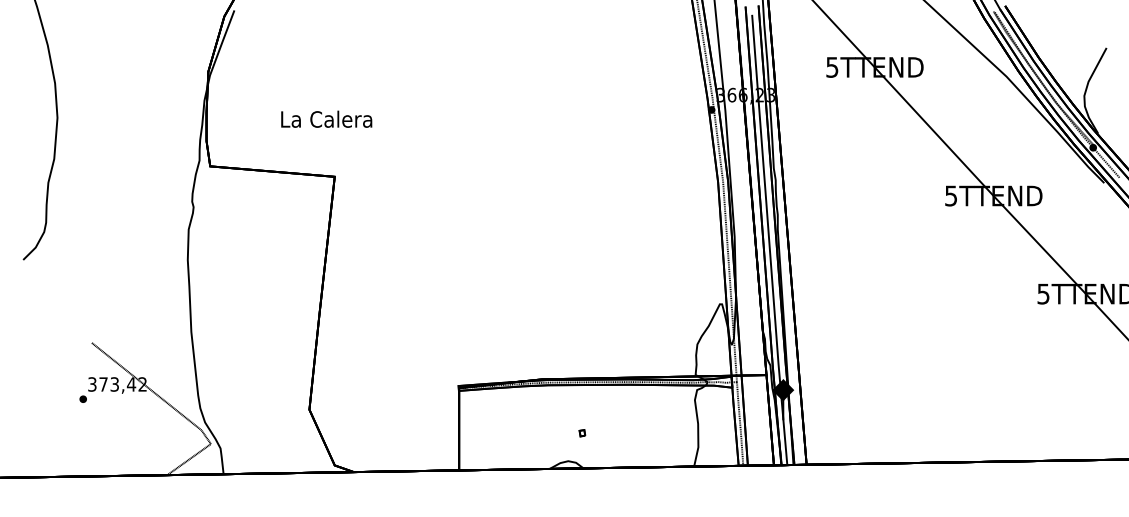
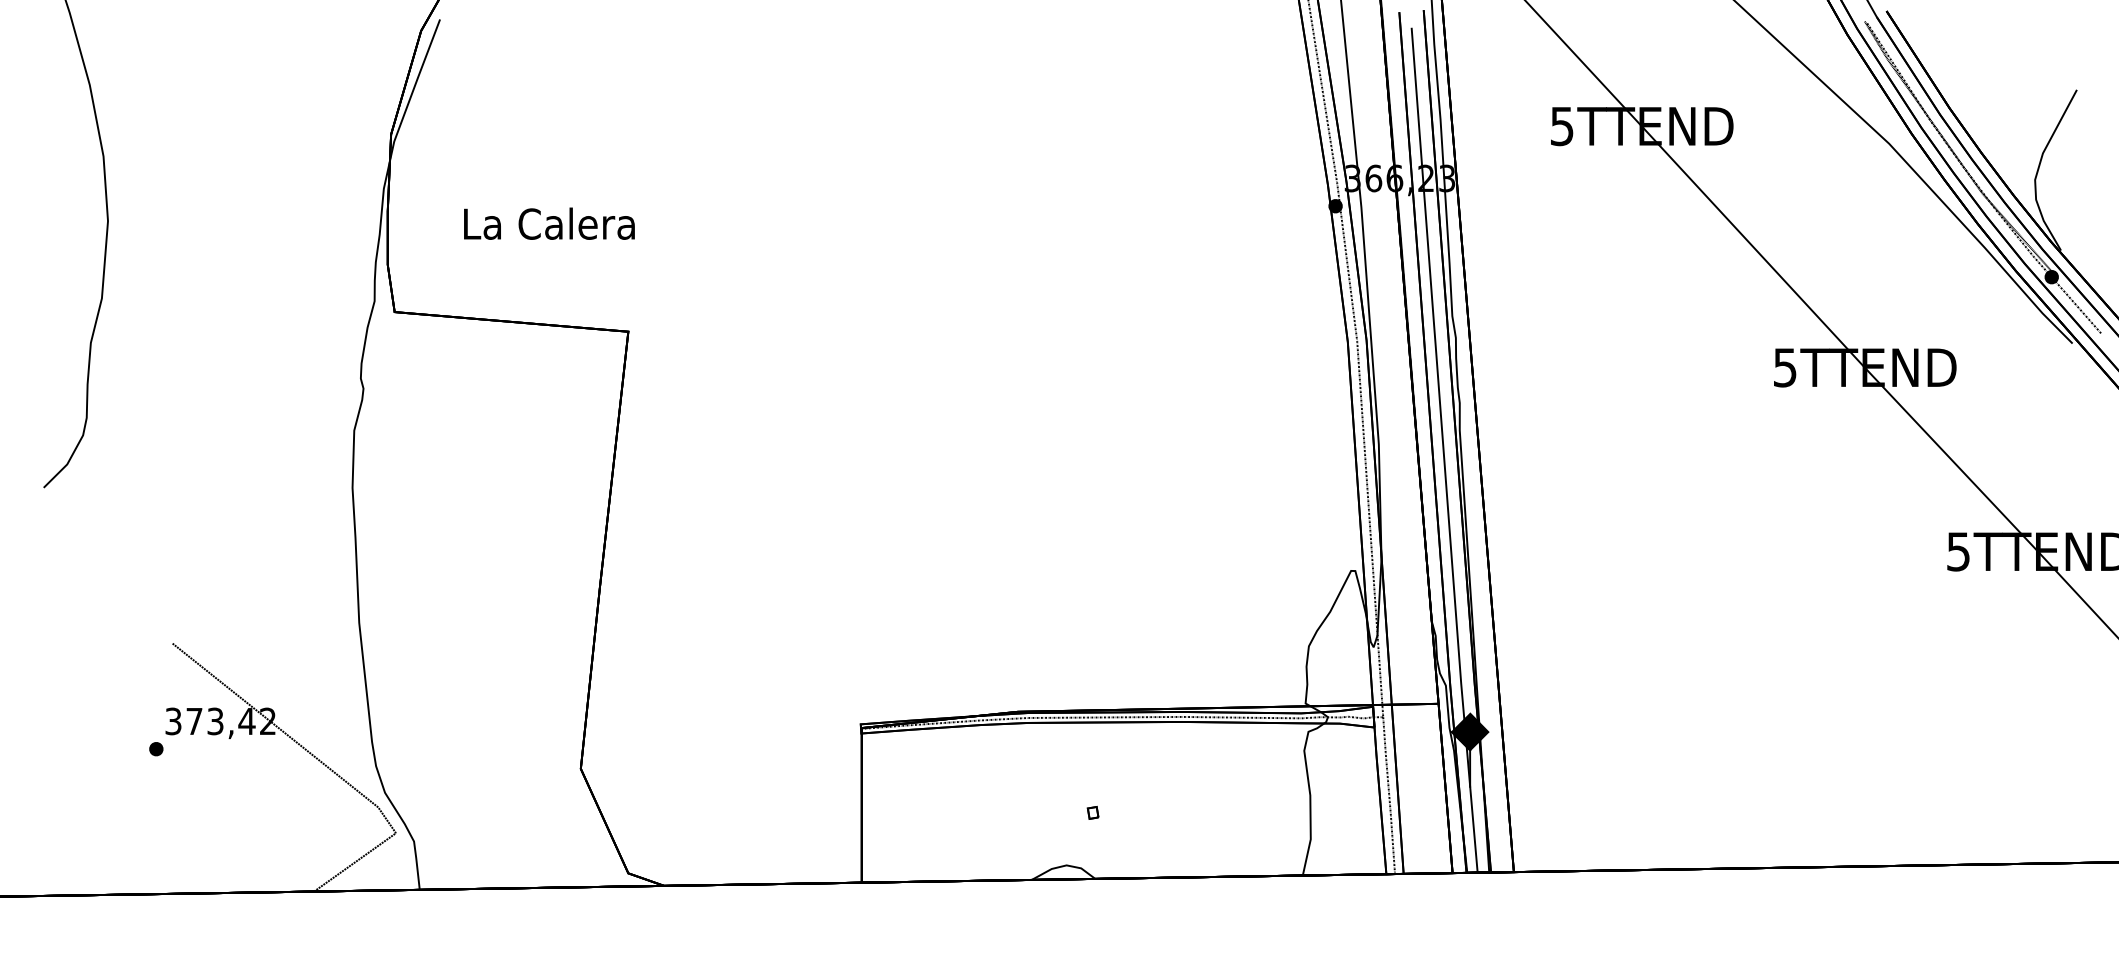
text: (326, 118) -> (549, 222), moved

